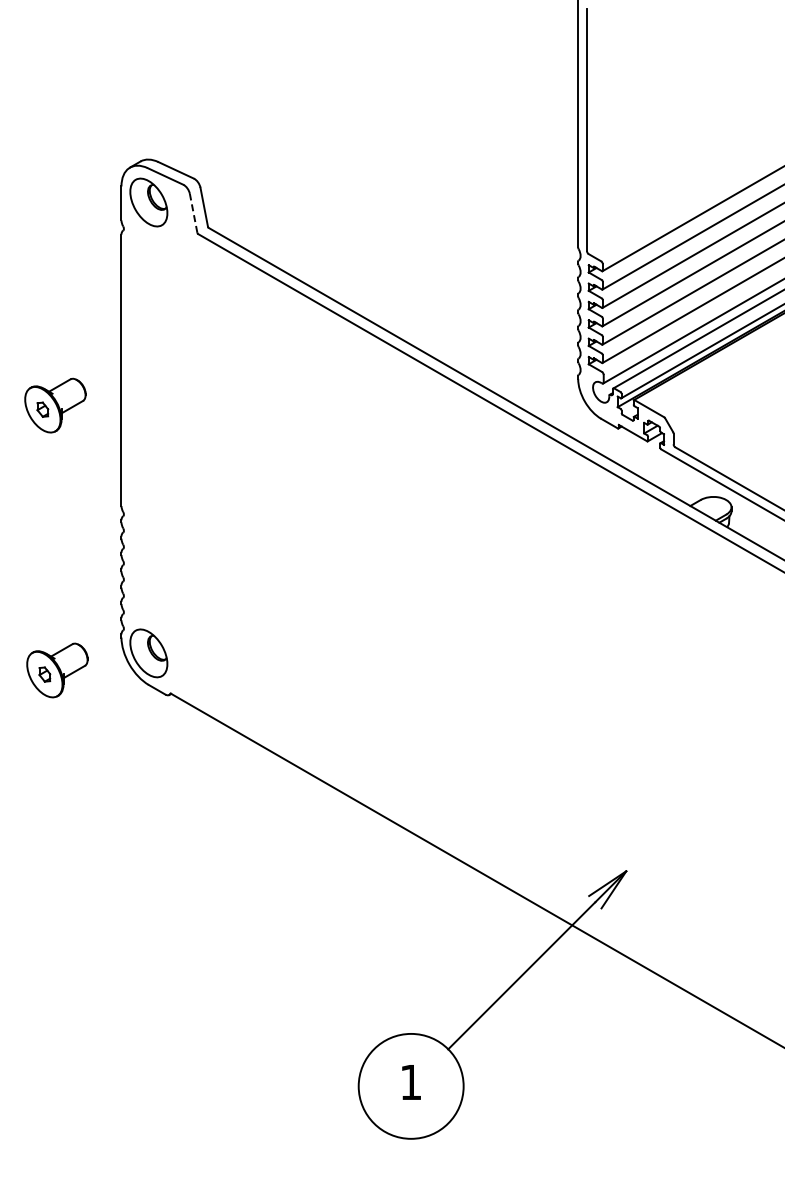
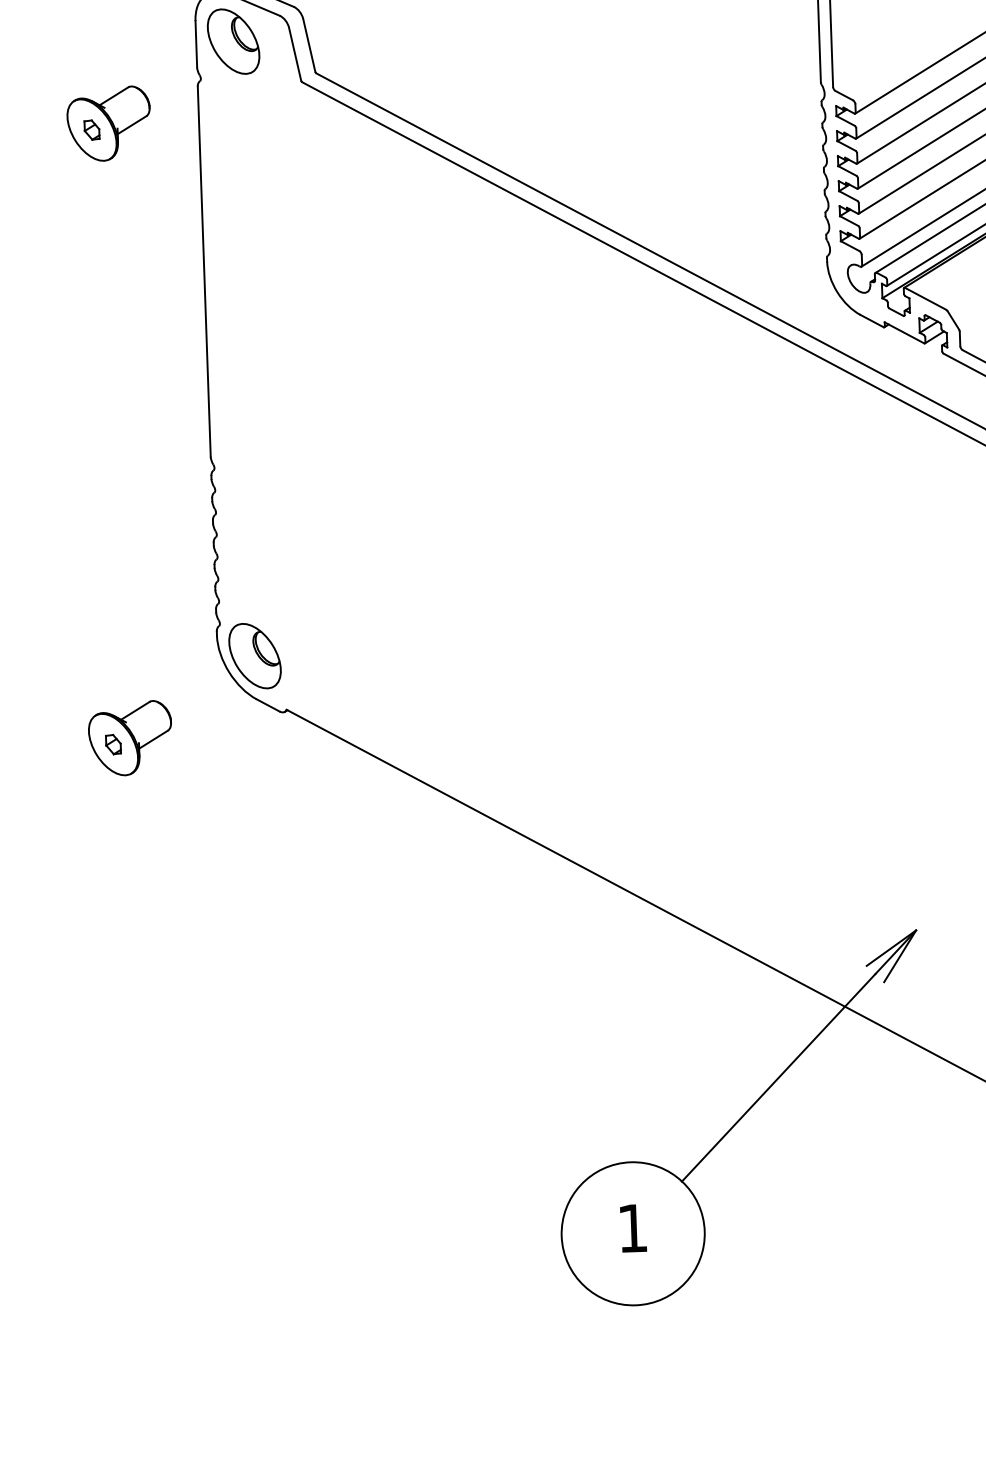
line: (193, 213) -> (294, 54), dashed -> solid
part: (55, 405) -> (109, 123), moved
part: (57, 670) -> (130, 738), moved

